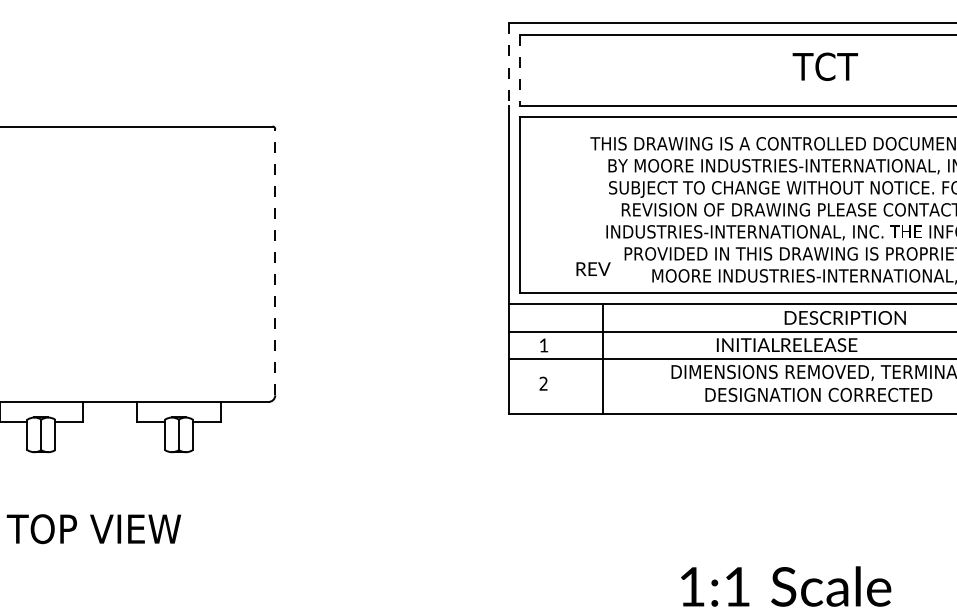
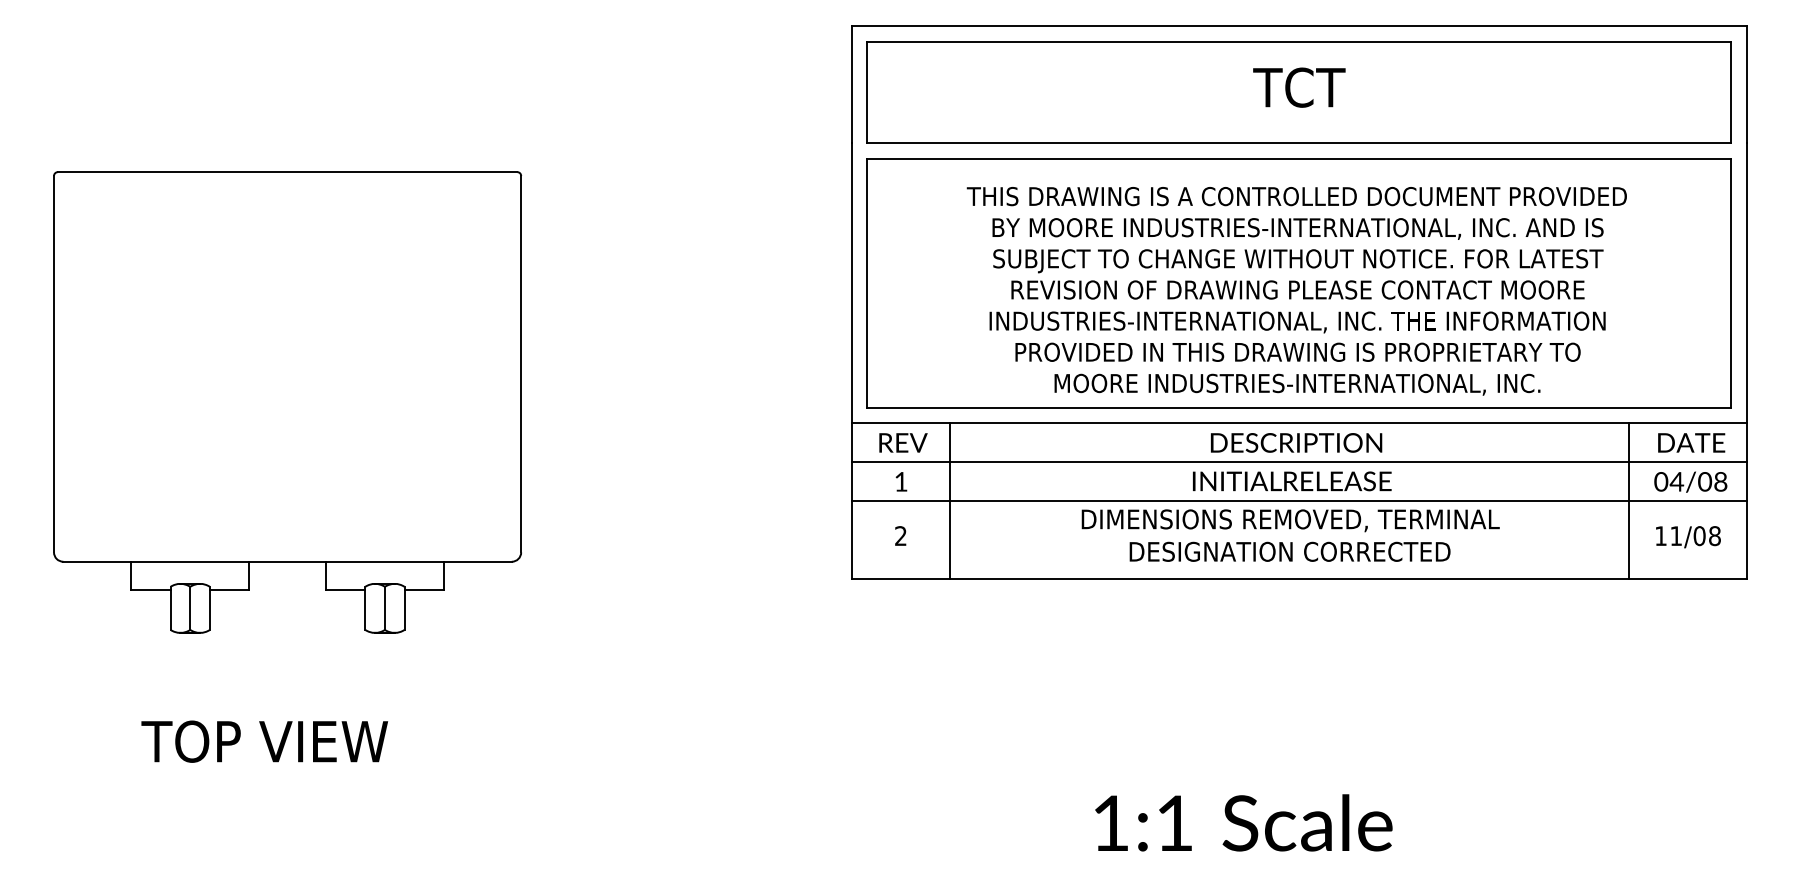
line: (508, 65) -> (851, 85), dashed -> solid
line: (520, 70) -> (867, 92), dashed -> solid
line: (275, 261) -> (521, 363), dashed -> solid
text: (593, 268) -> (903, 442), moved
text: (845, 317) -> (1296, 442), moved
text: (787, 345) -> (1292, 481), moved
line: (602, 359) -> (950, 501), moved

